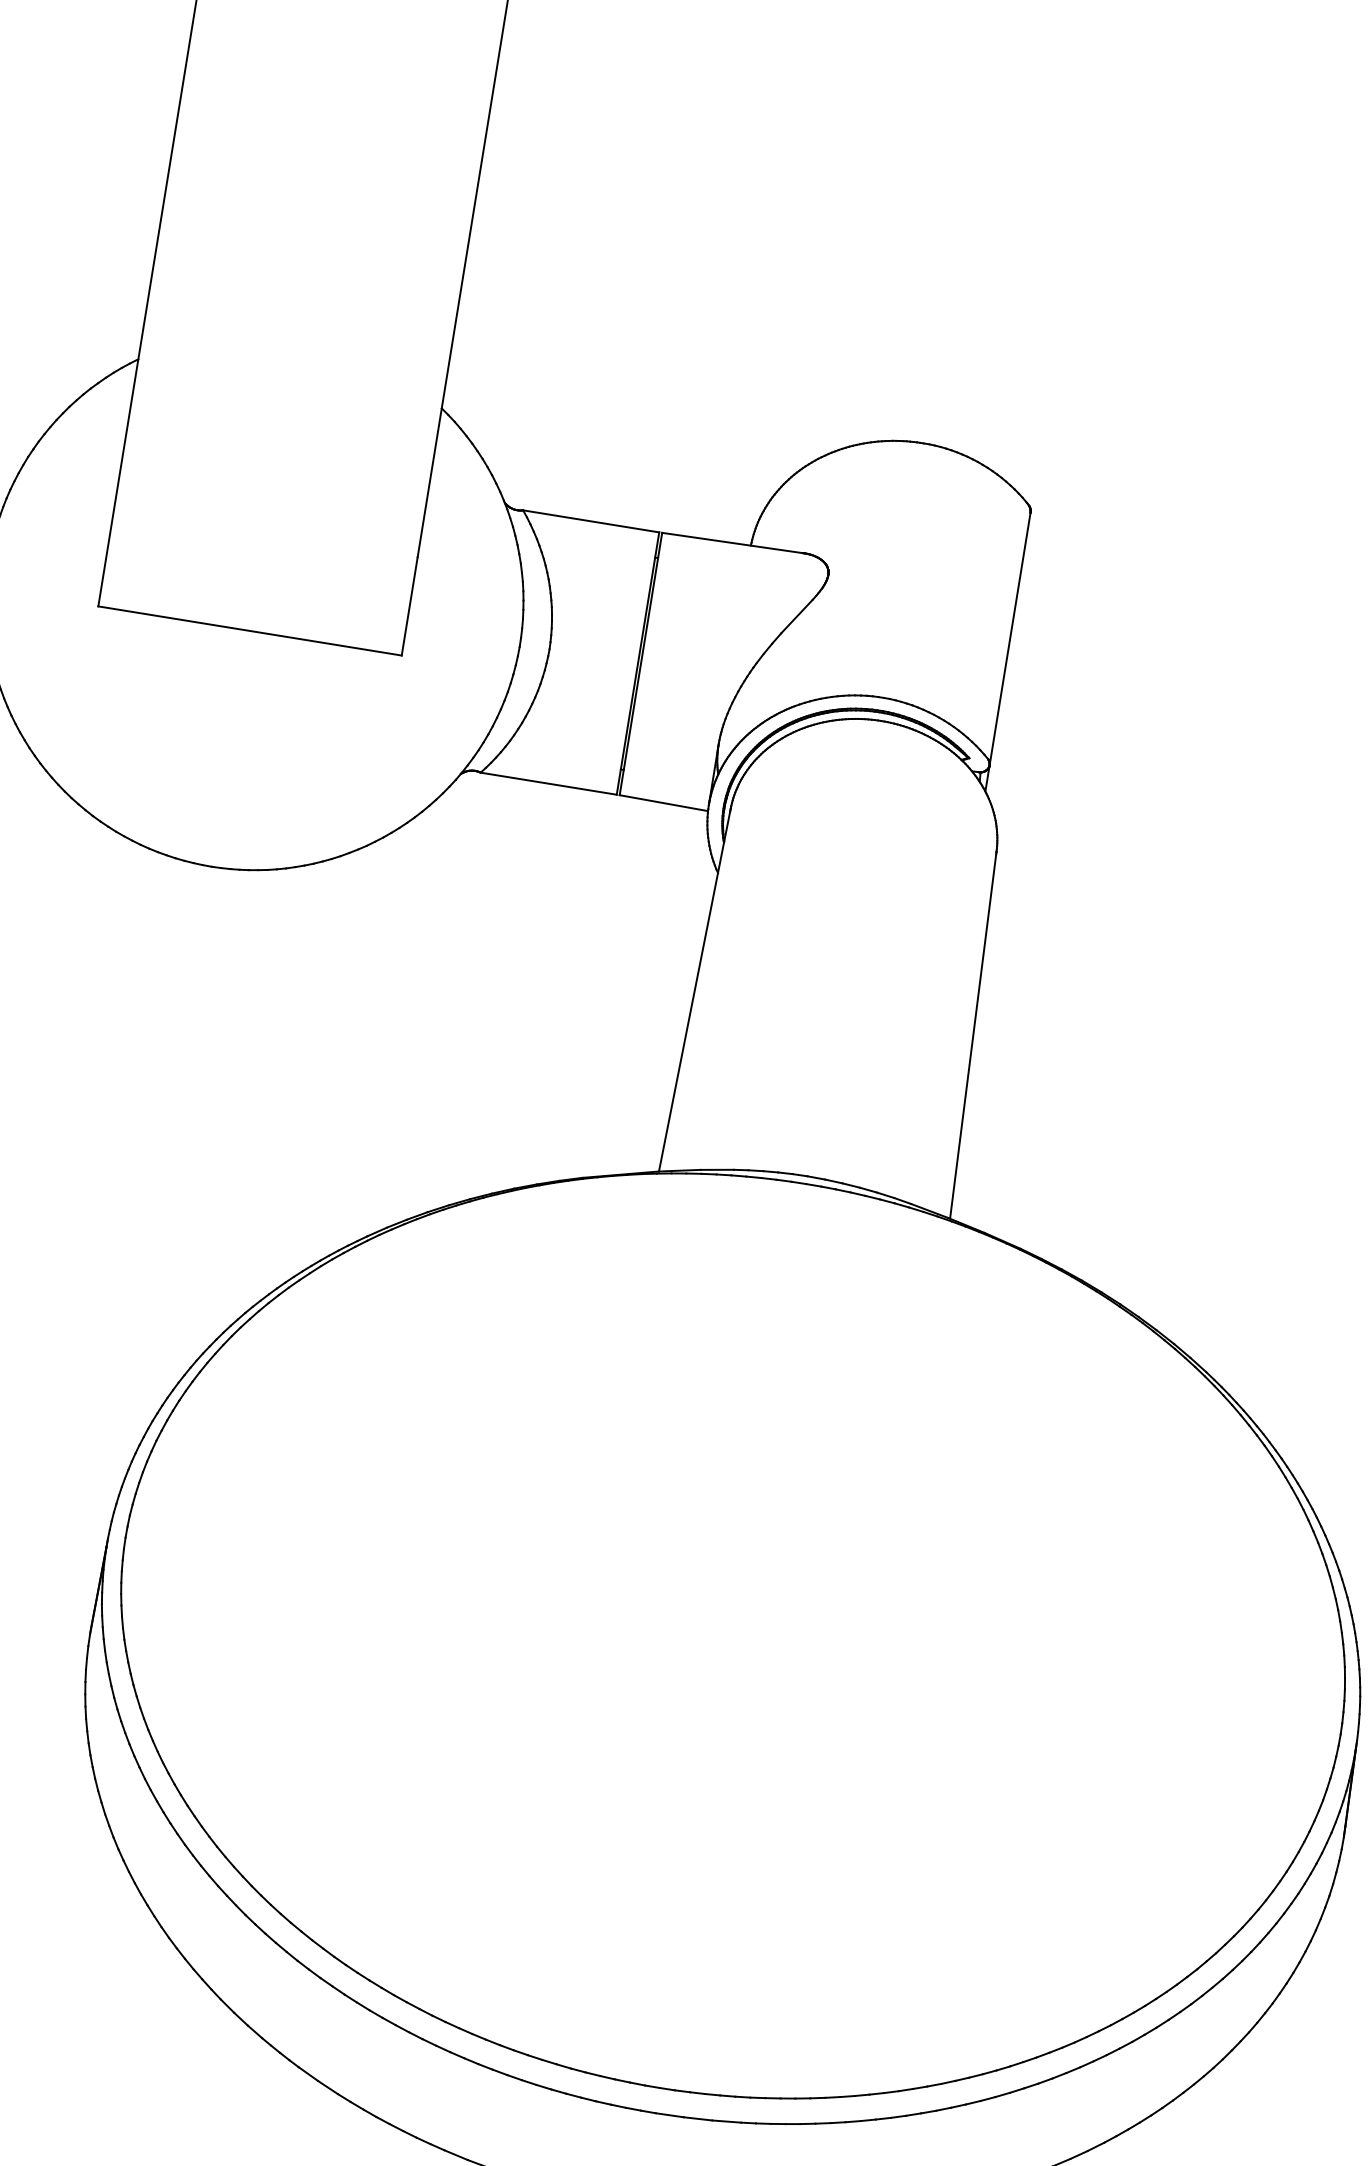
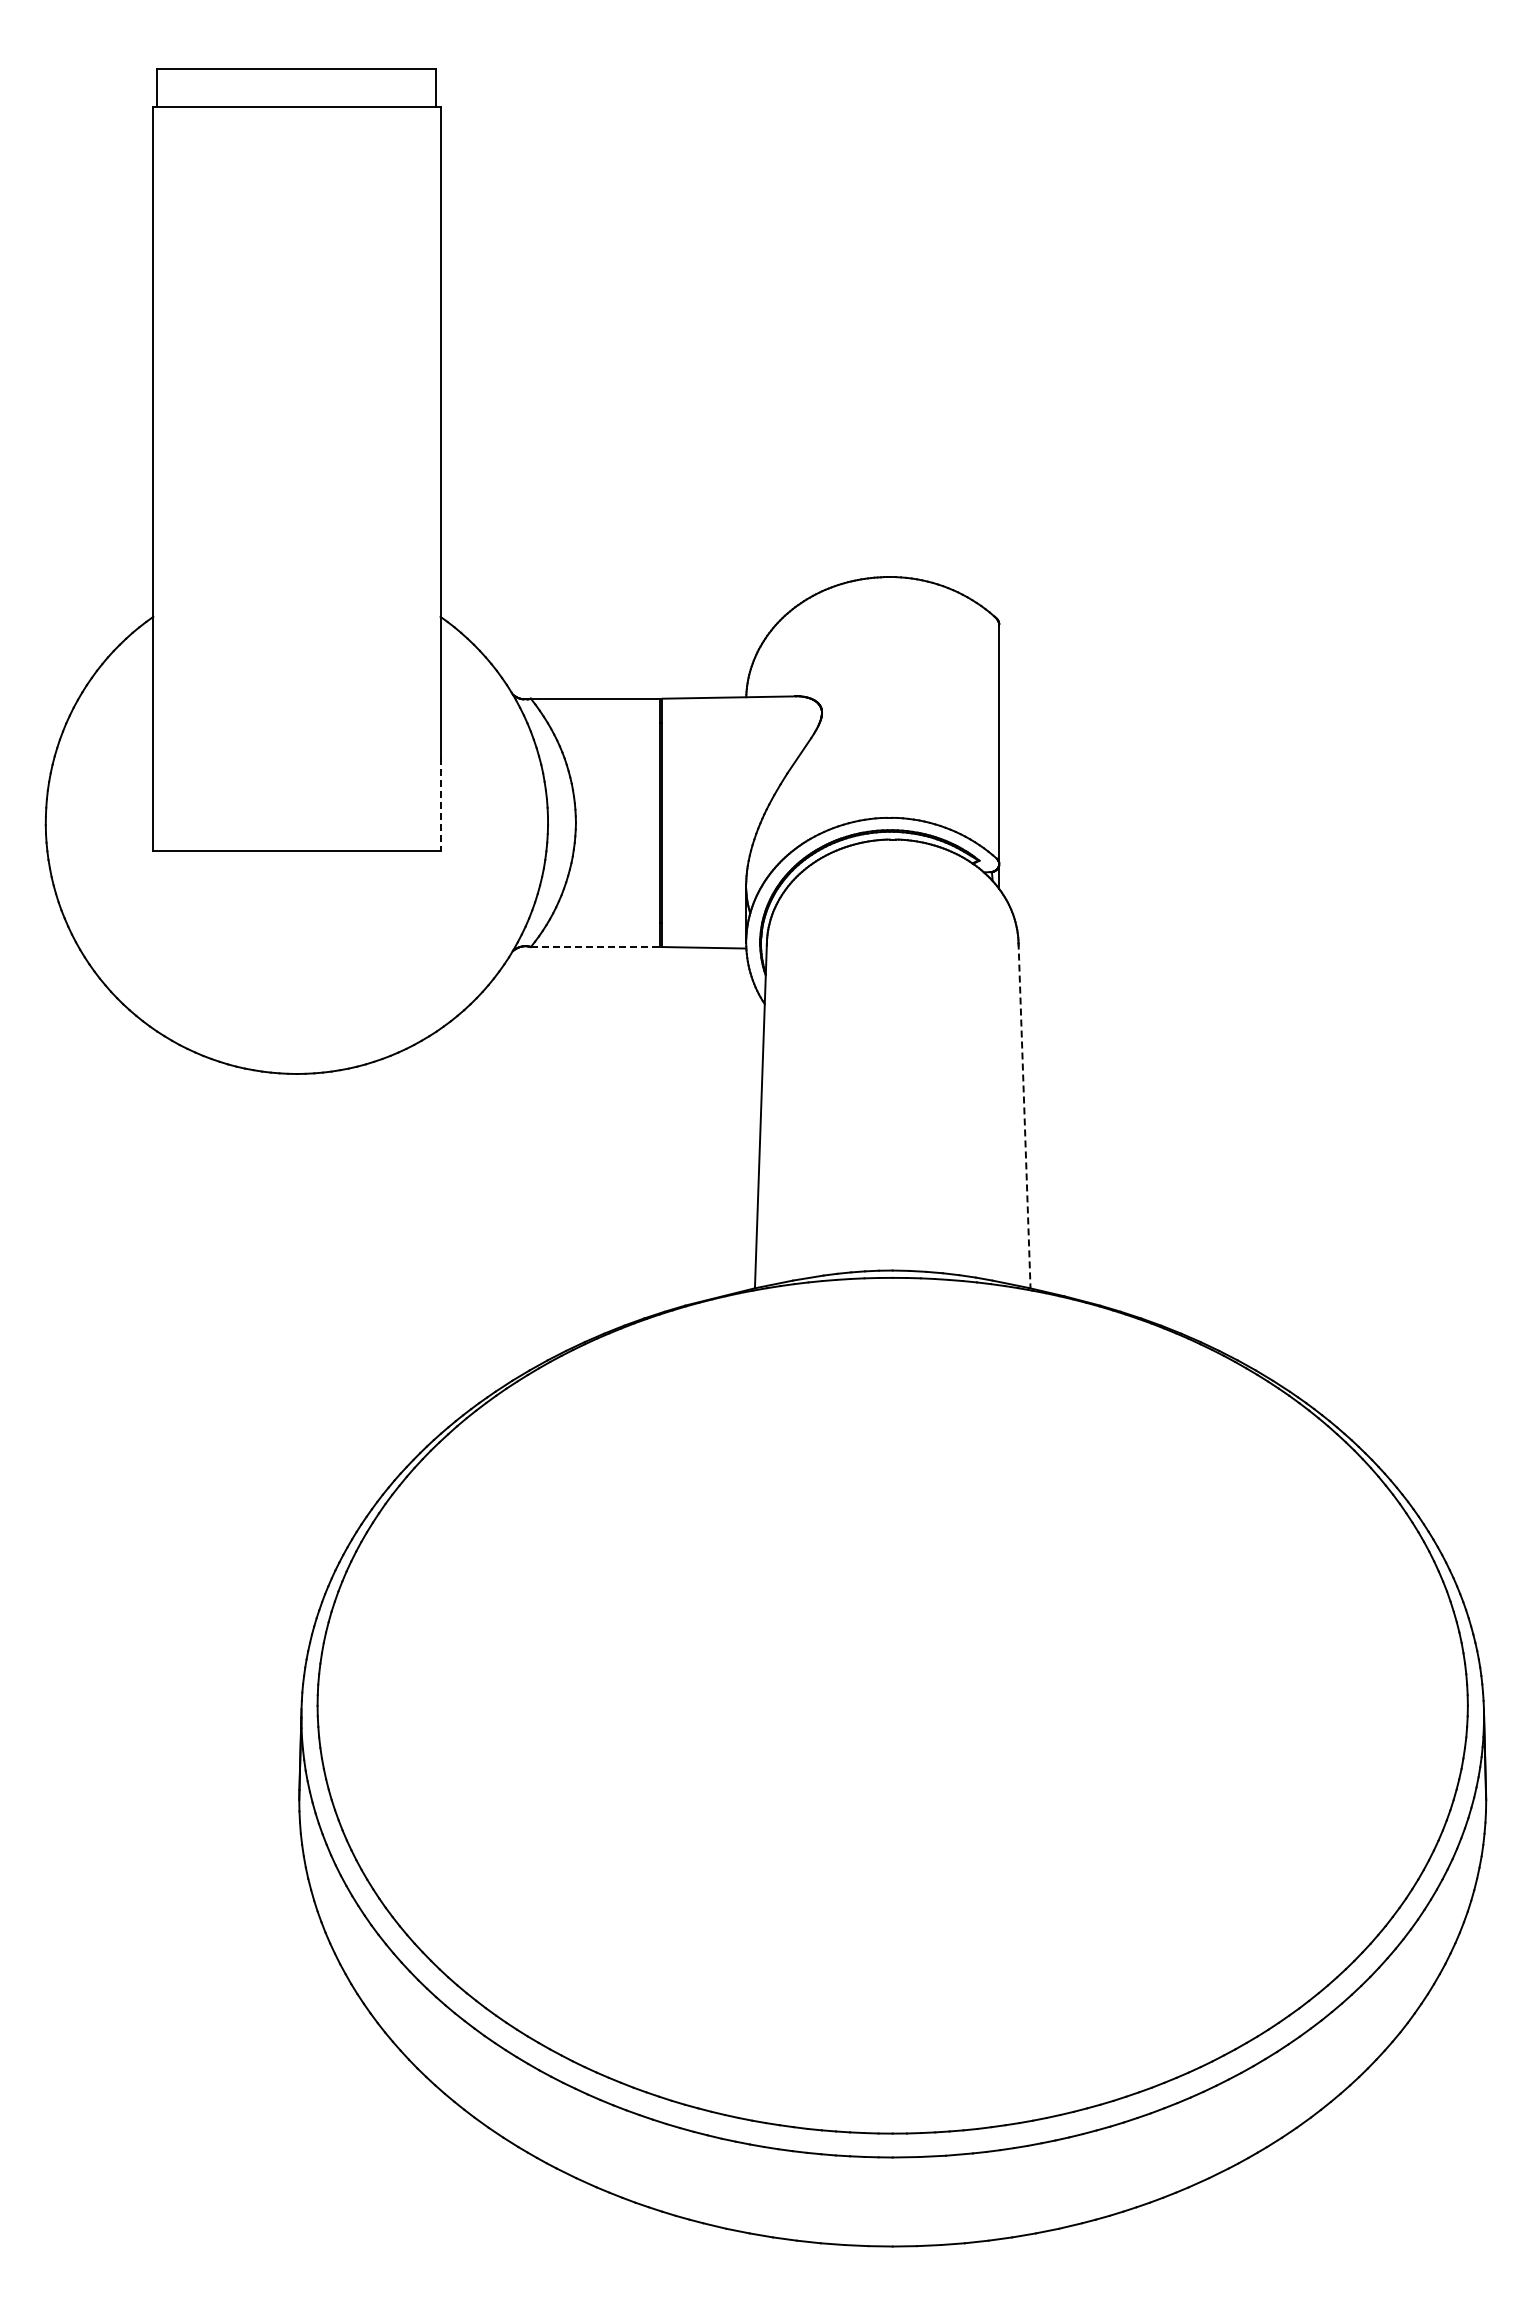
line: (409, 606) -> (440, 804), solid -> dashed
line: (548, 784) -> (595, 947), solid -> dashed
line: (973, 1035) -> (1024, 1115), solid -> dashed

